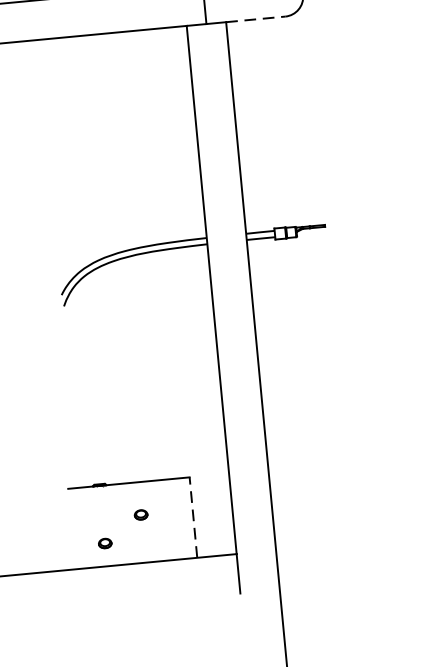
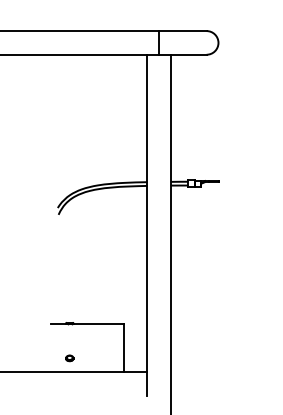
line: (255, 19) -> (188, 54), dashed -> solid
part: (140, 515) -> (92, 343), removed
line: (192, 516) -> (123, 347), dashed -> solid

